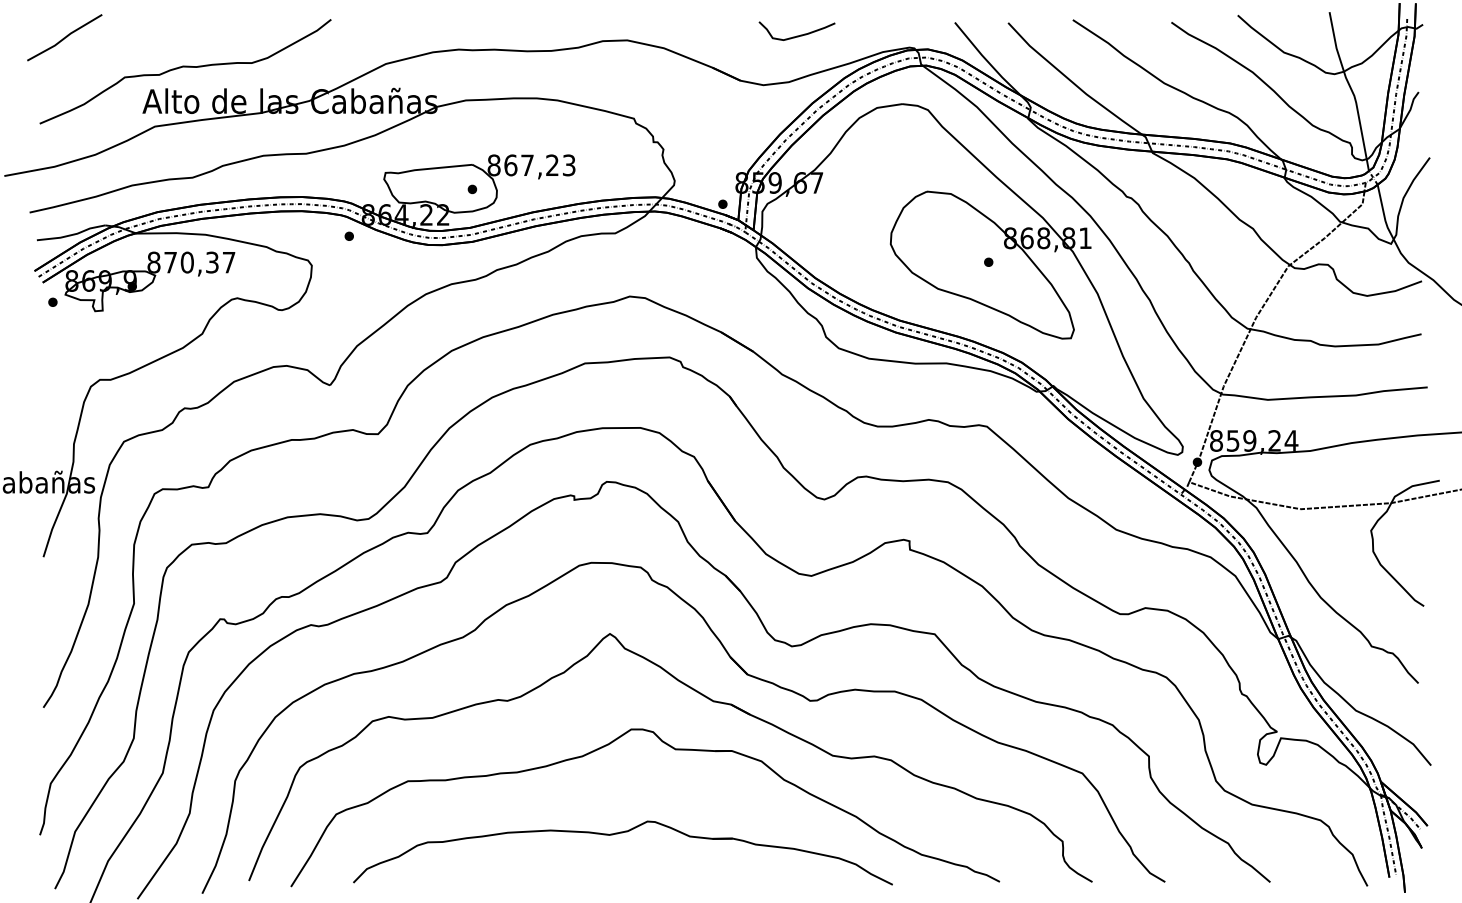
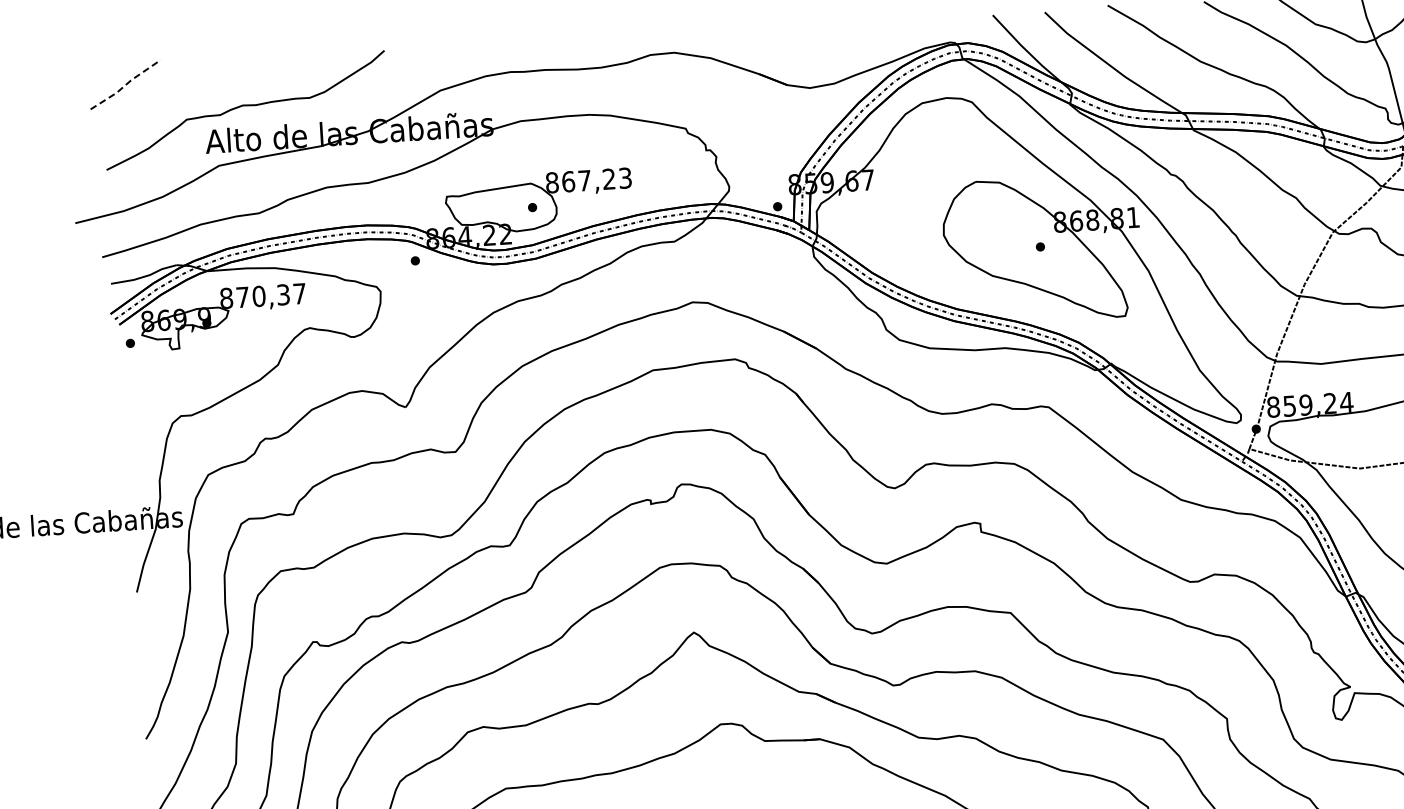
curve: (796, 35) -> (839, 37), removed
line: (64, 38) -> (125, 85), solid -> dashed

